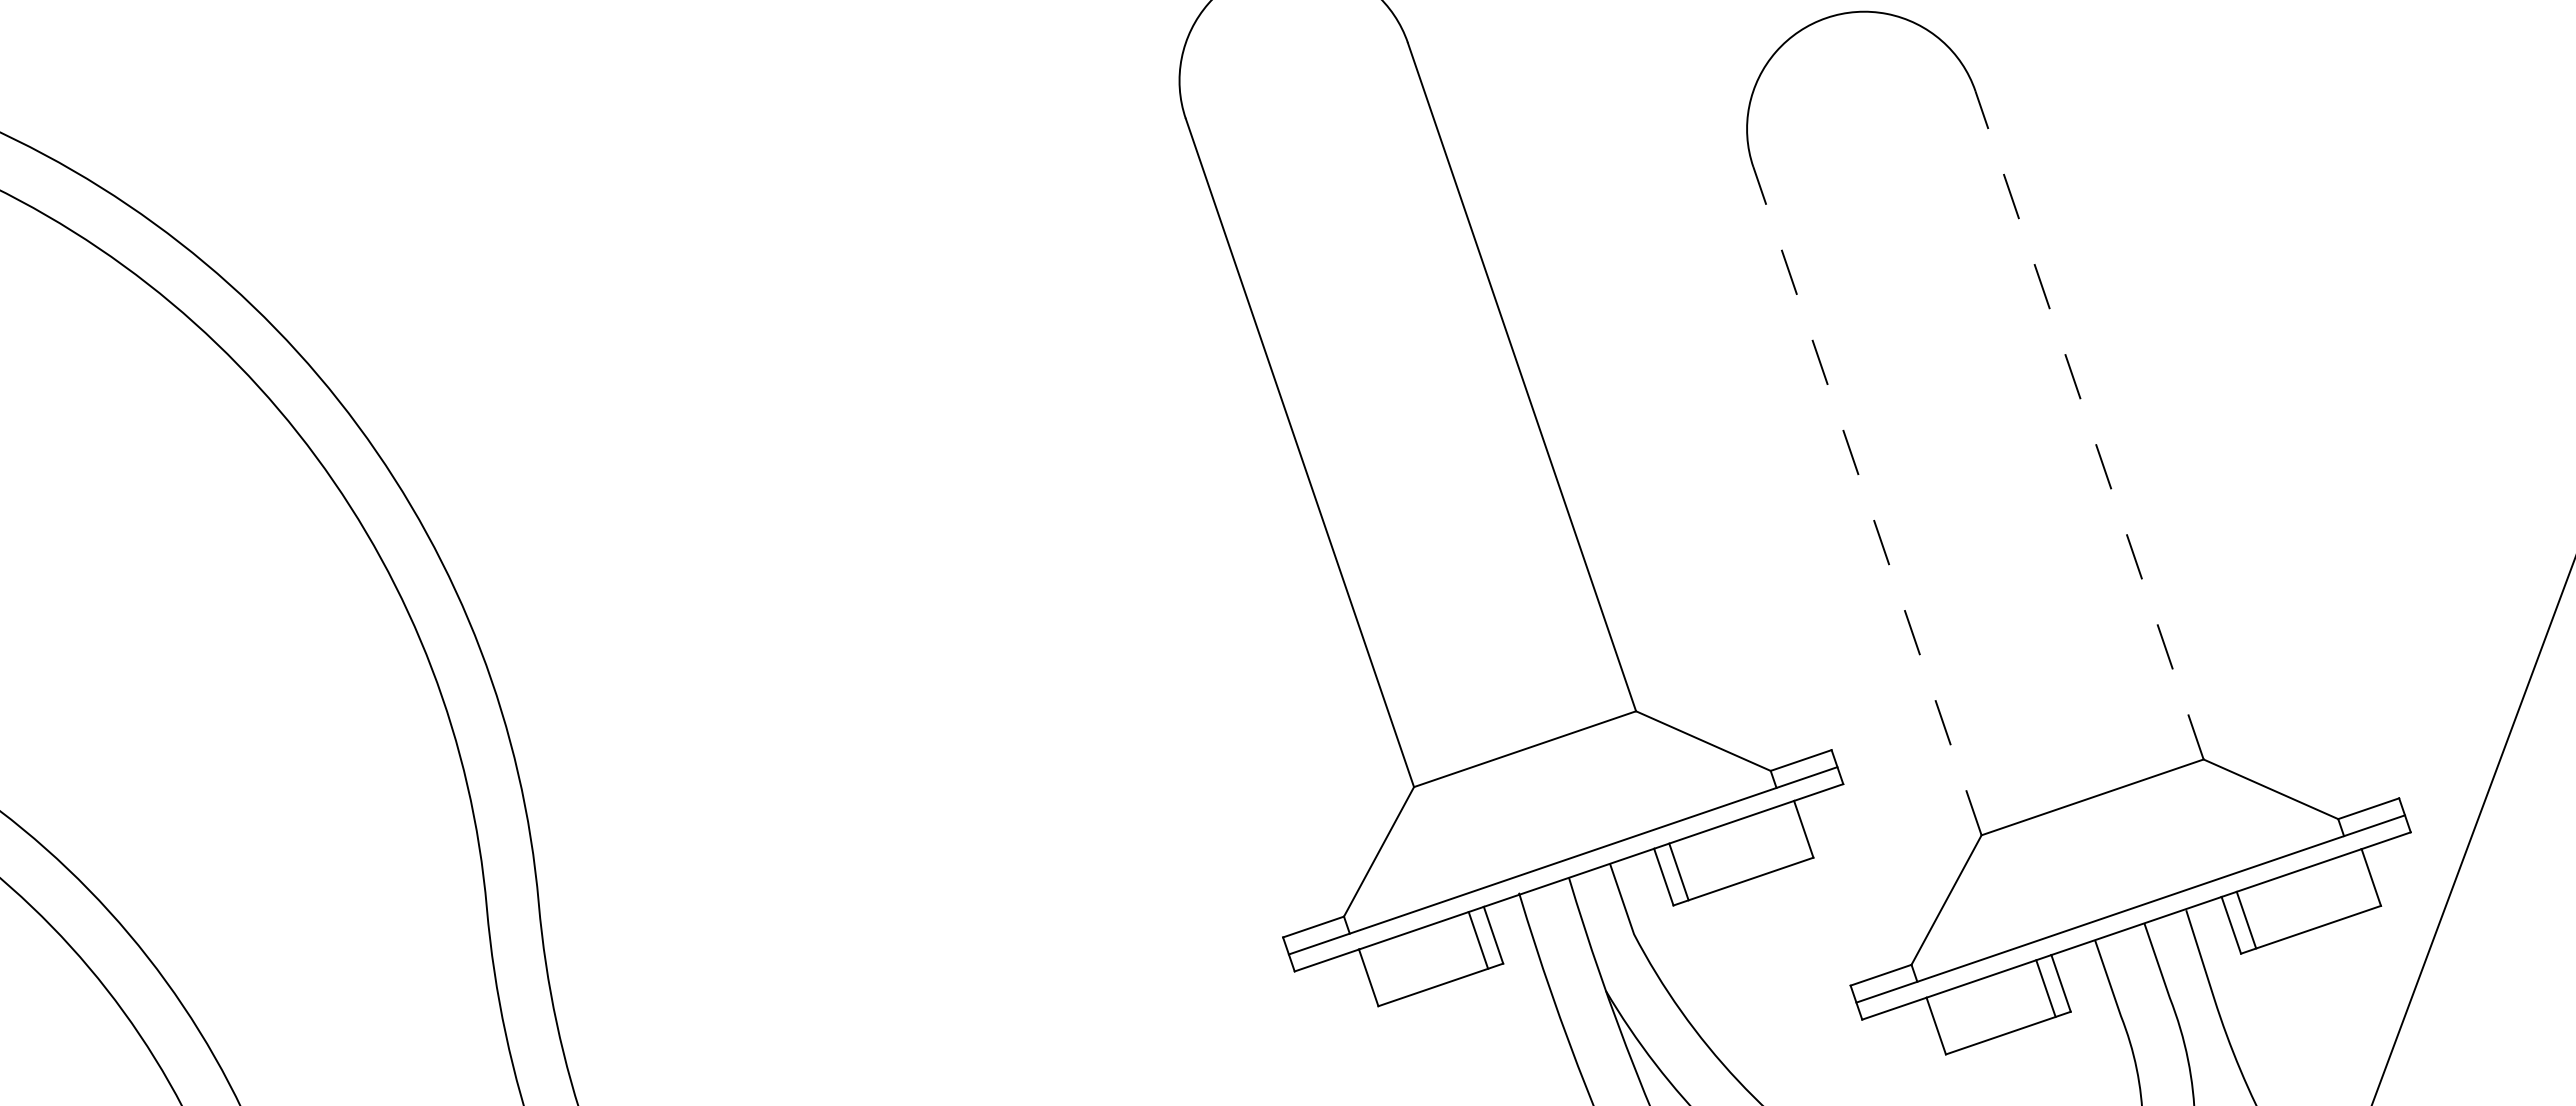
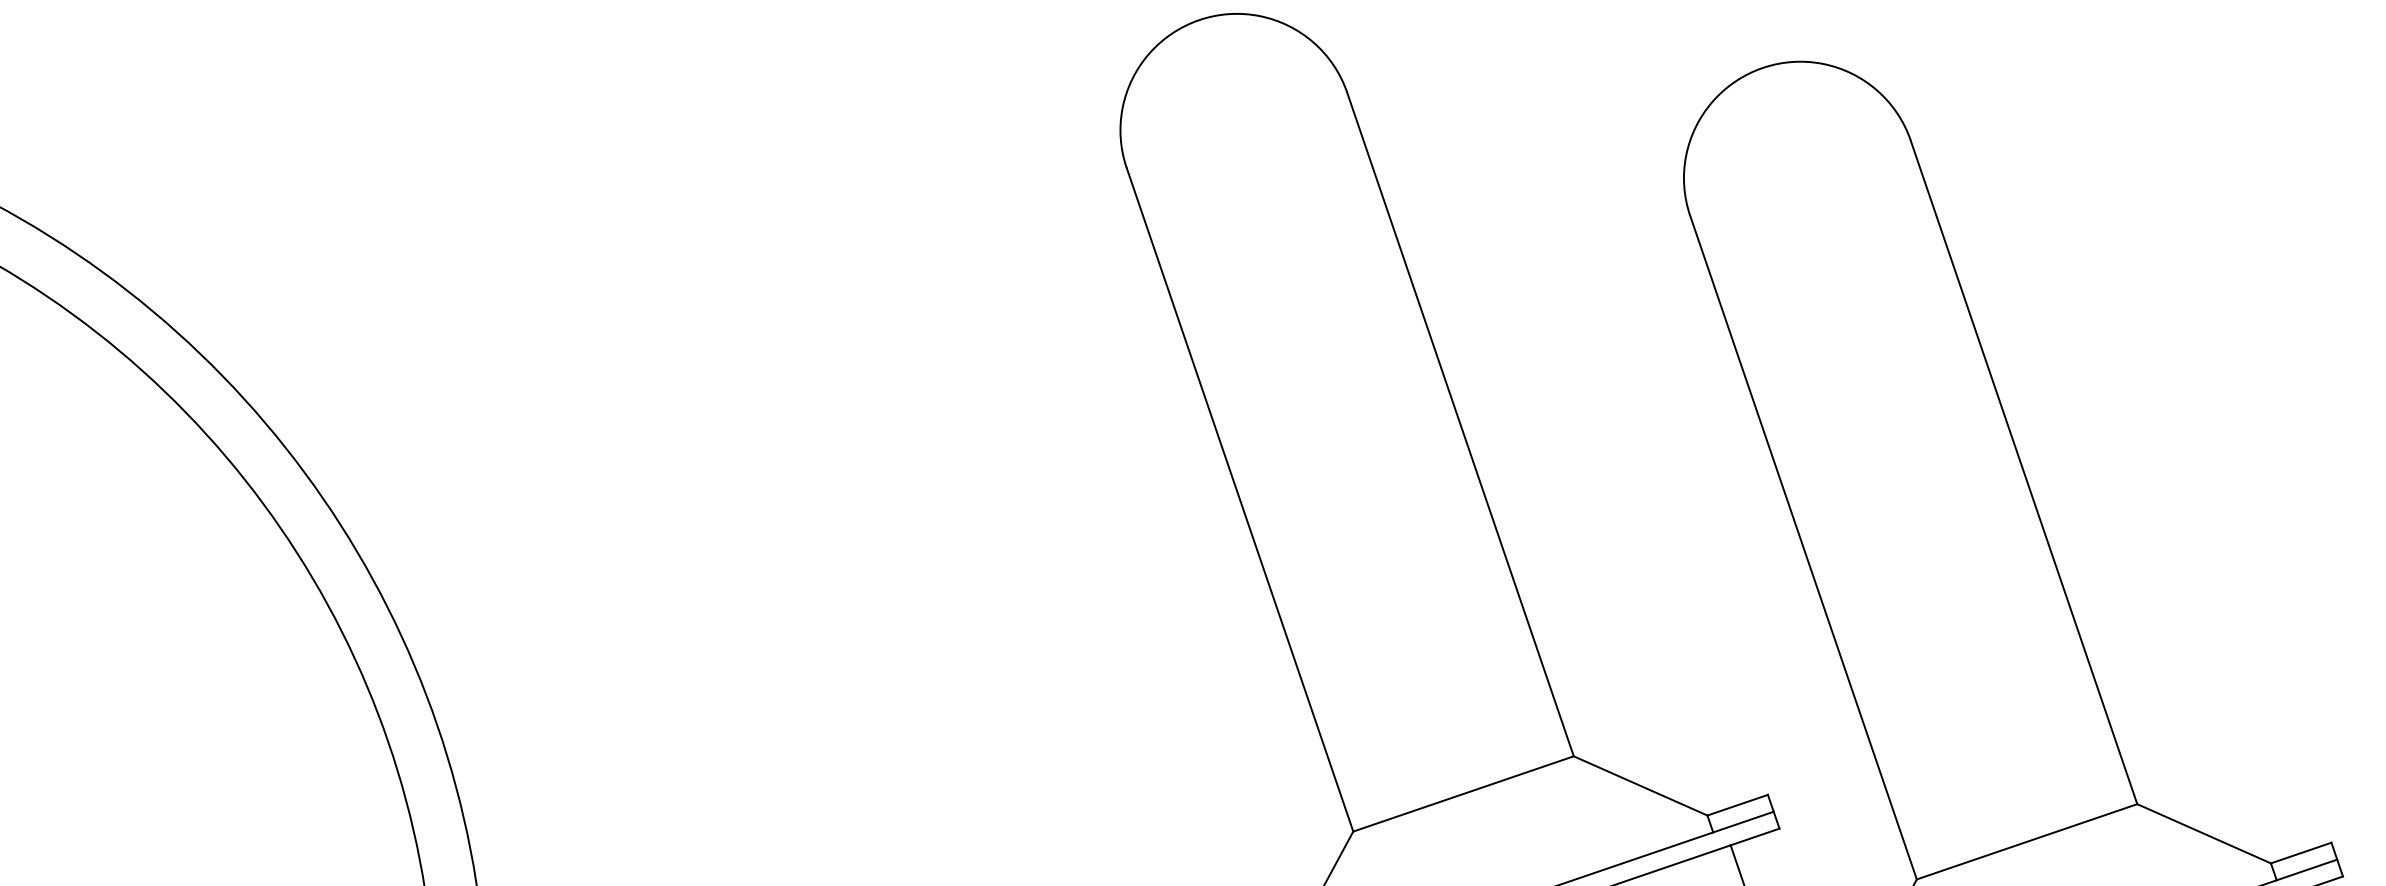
line: (2089, 424) -> (2023, 471), dashed -> solid
line: (1867, 500) -> (1803, 547), dashed -> solid

